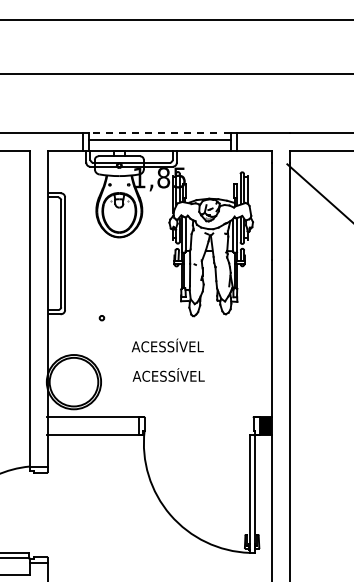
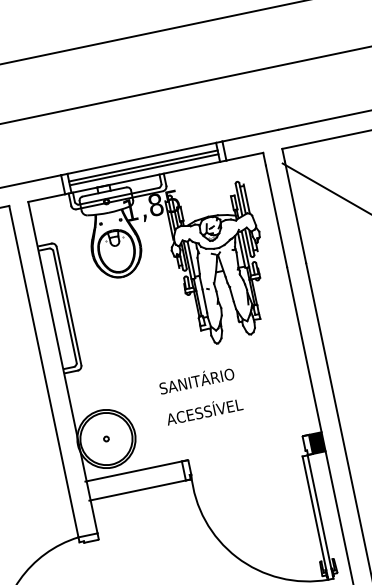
line: (159, 132) -> (141, 158), dashed -> solid
line: (159, 143) -> (143, 169), added
circle: (101, 318) -> (106, 439), moved
text: (167, 345) -> (196, 380), ACESSÍVEL -> SANITÁRIO

